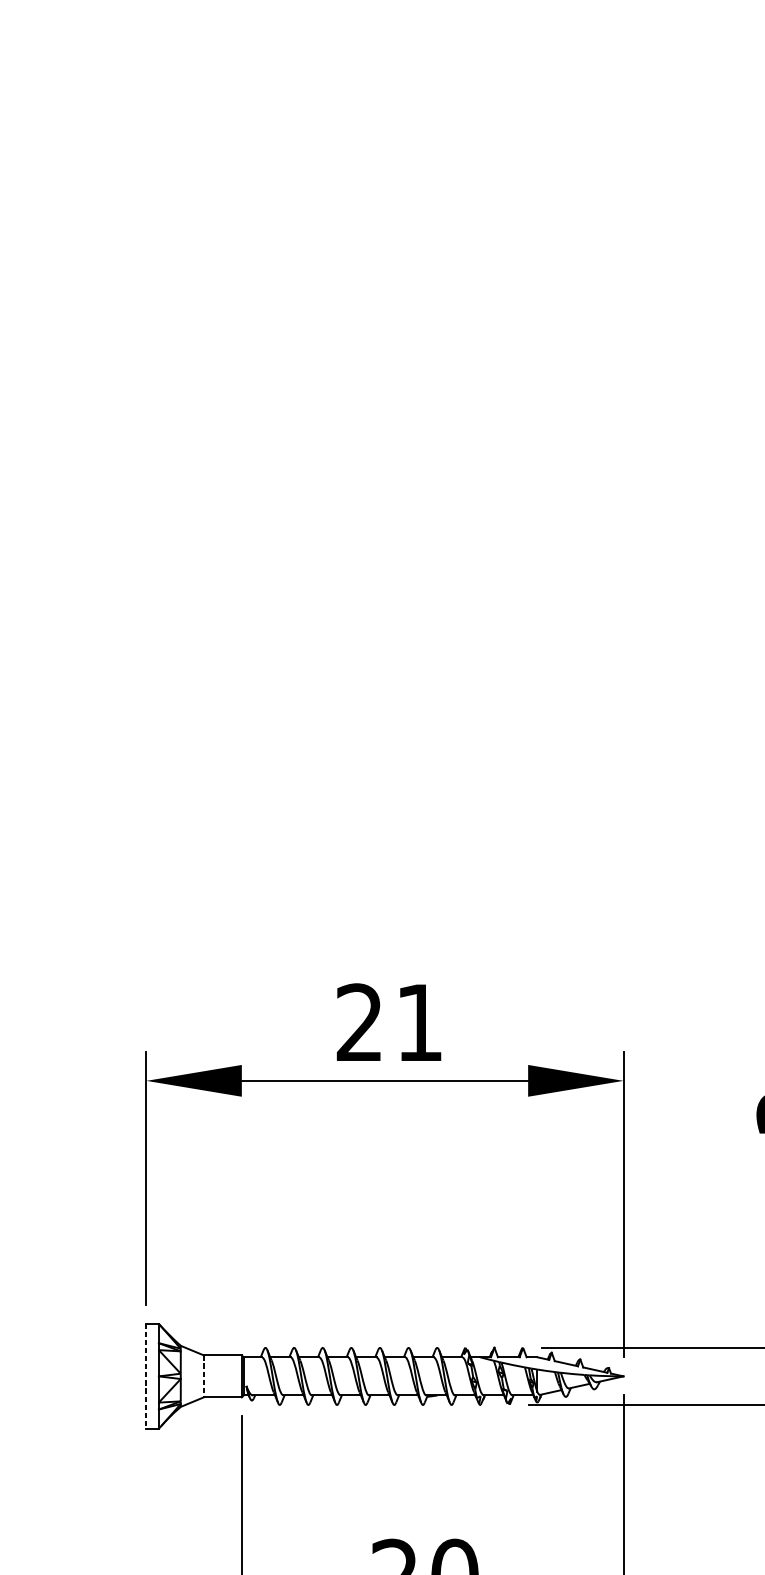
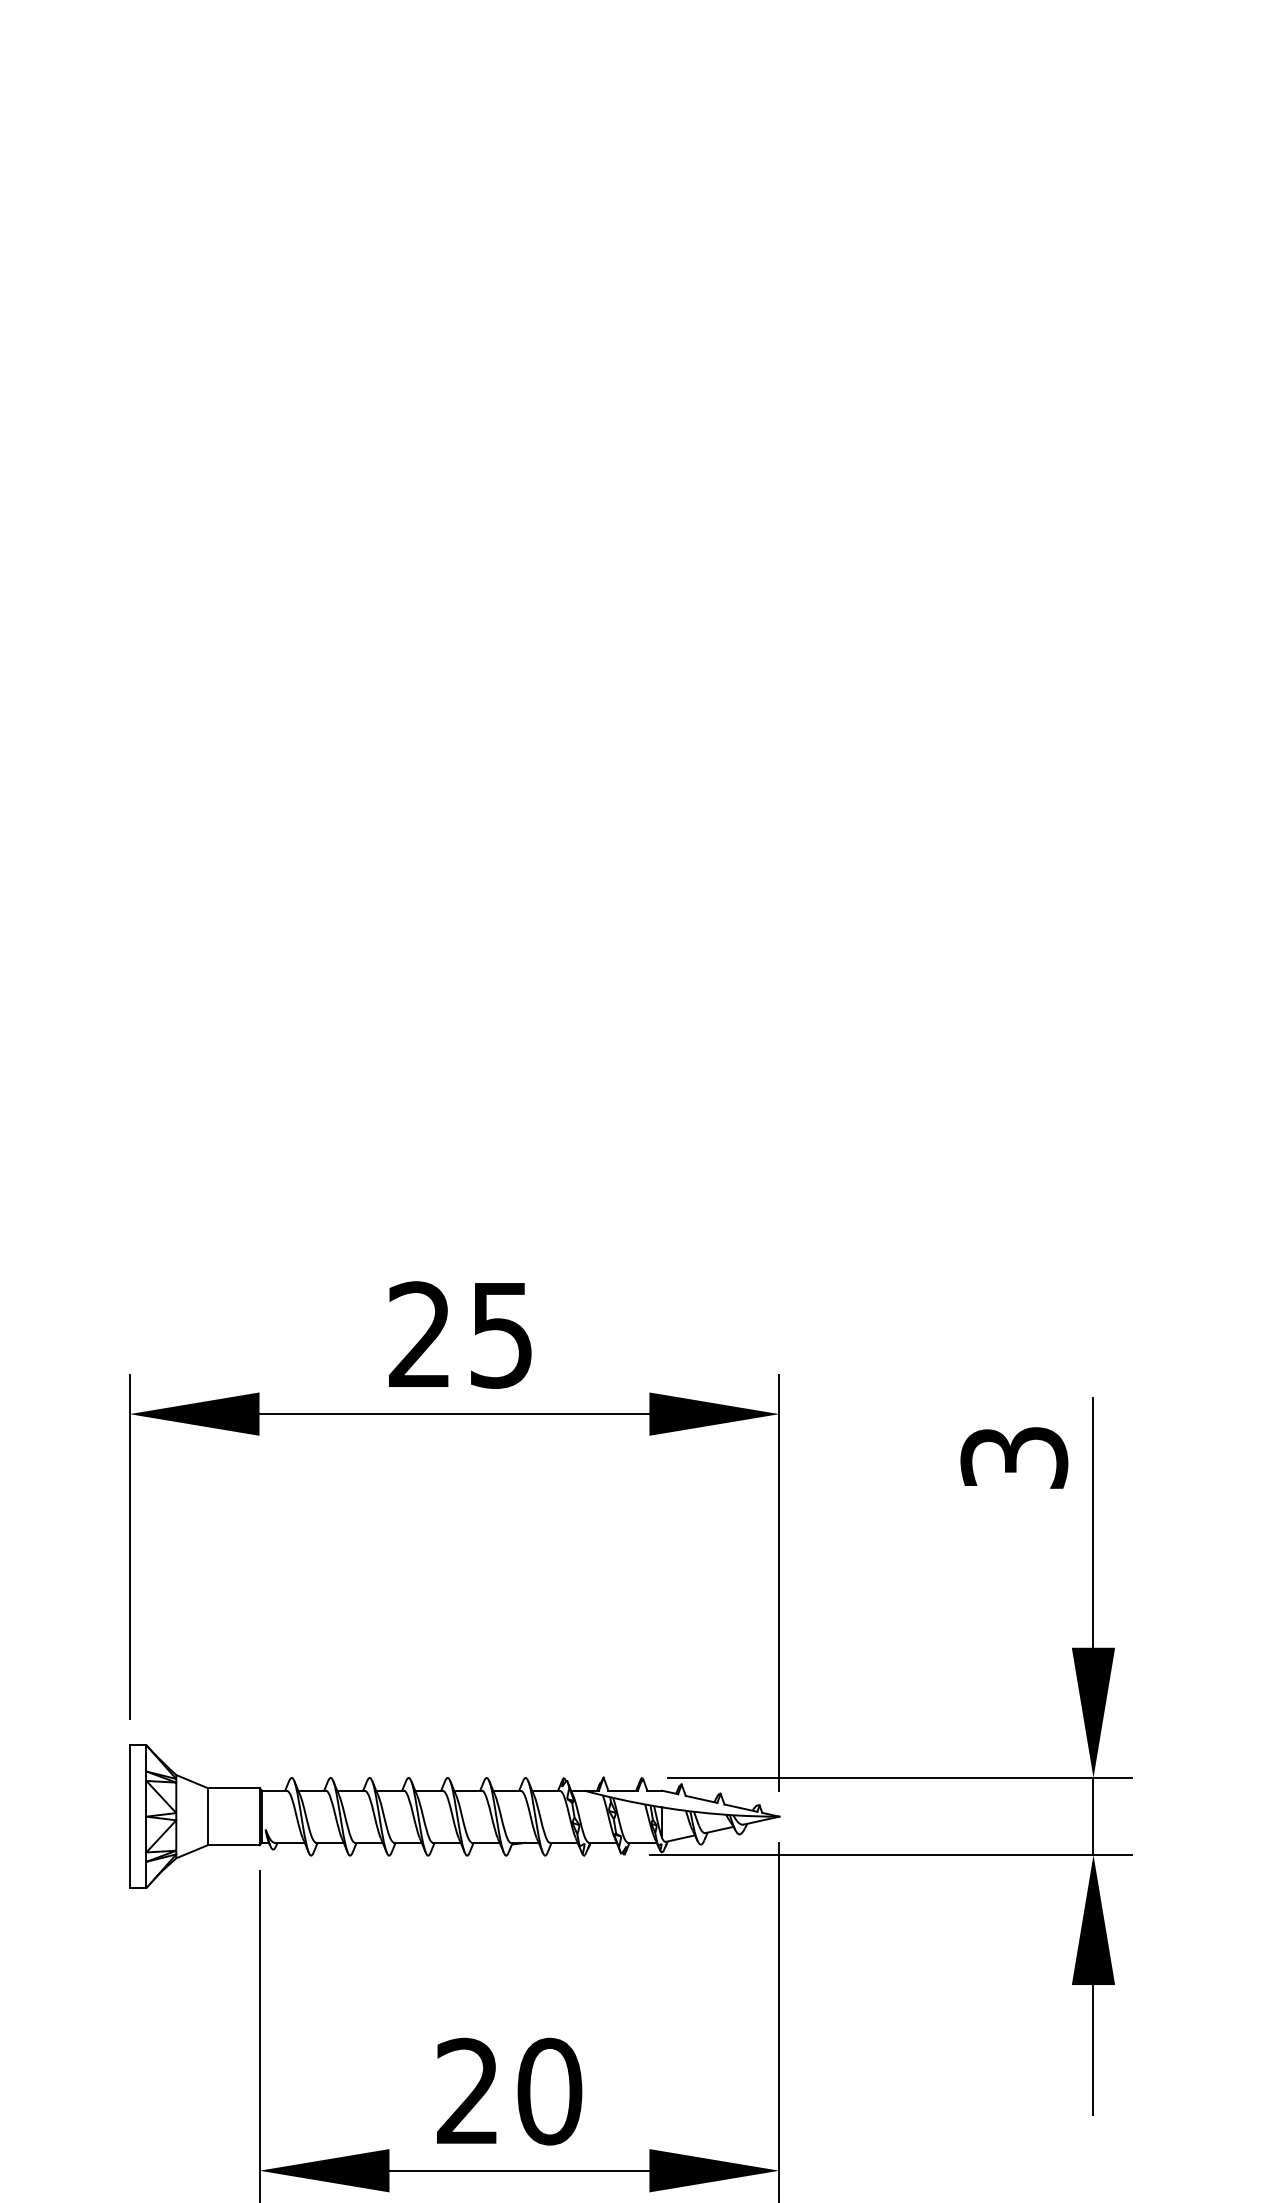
text: (419, 1023) -> (501, 1335), 21 -> 25
line: (146, 1376) -> (129, 1817), dashed -> solid
line: (203, 1376) -> (207, 1816), dashed -> solid

